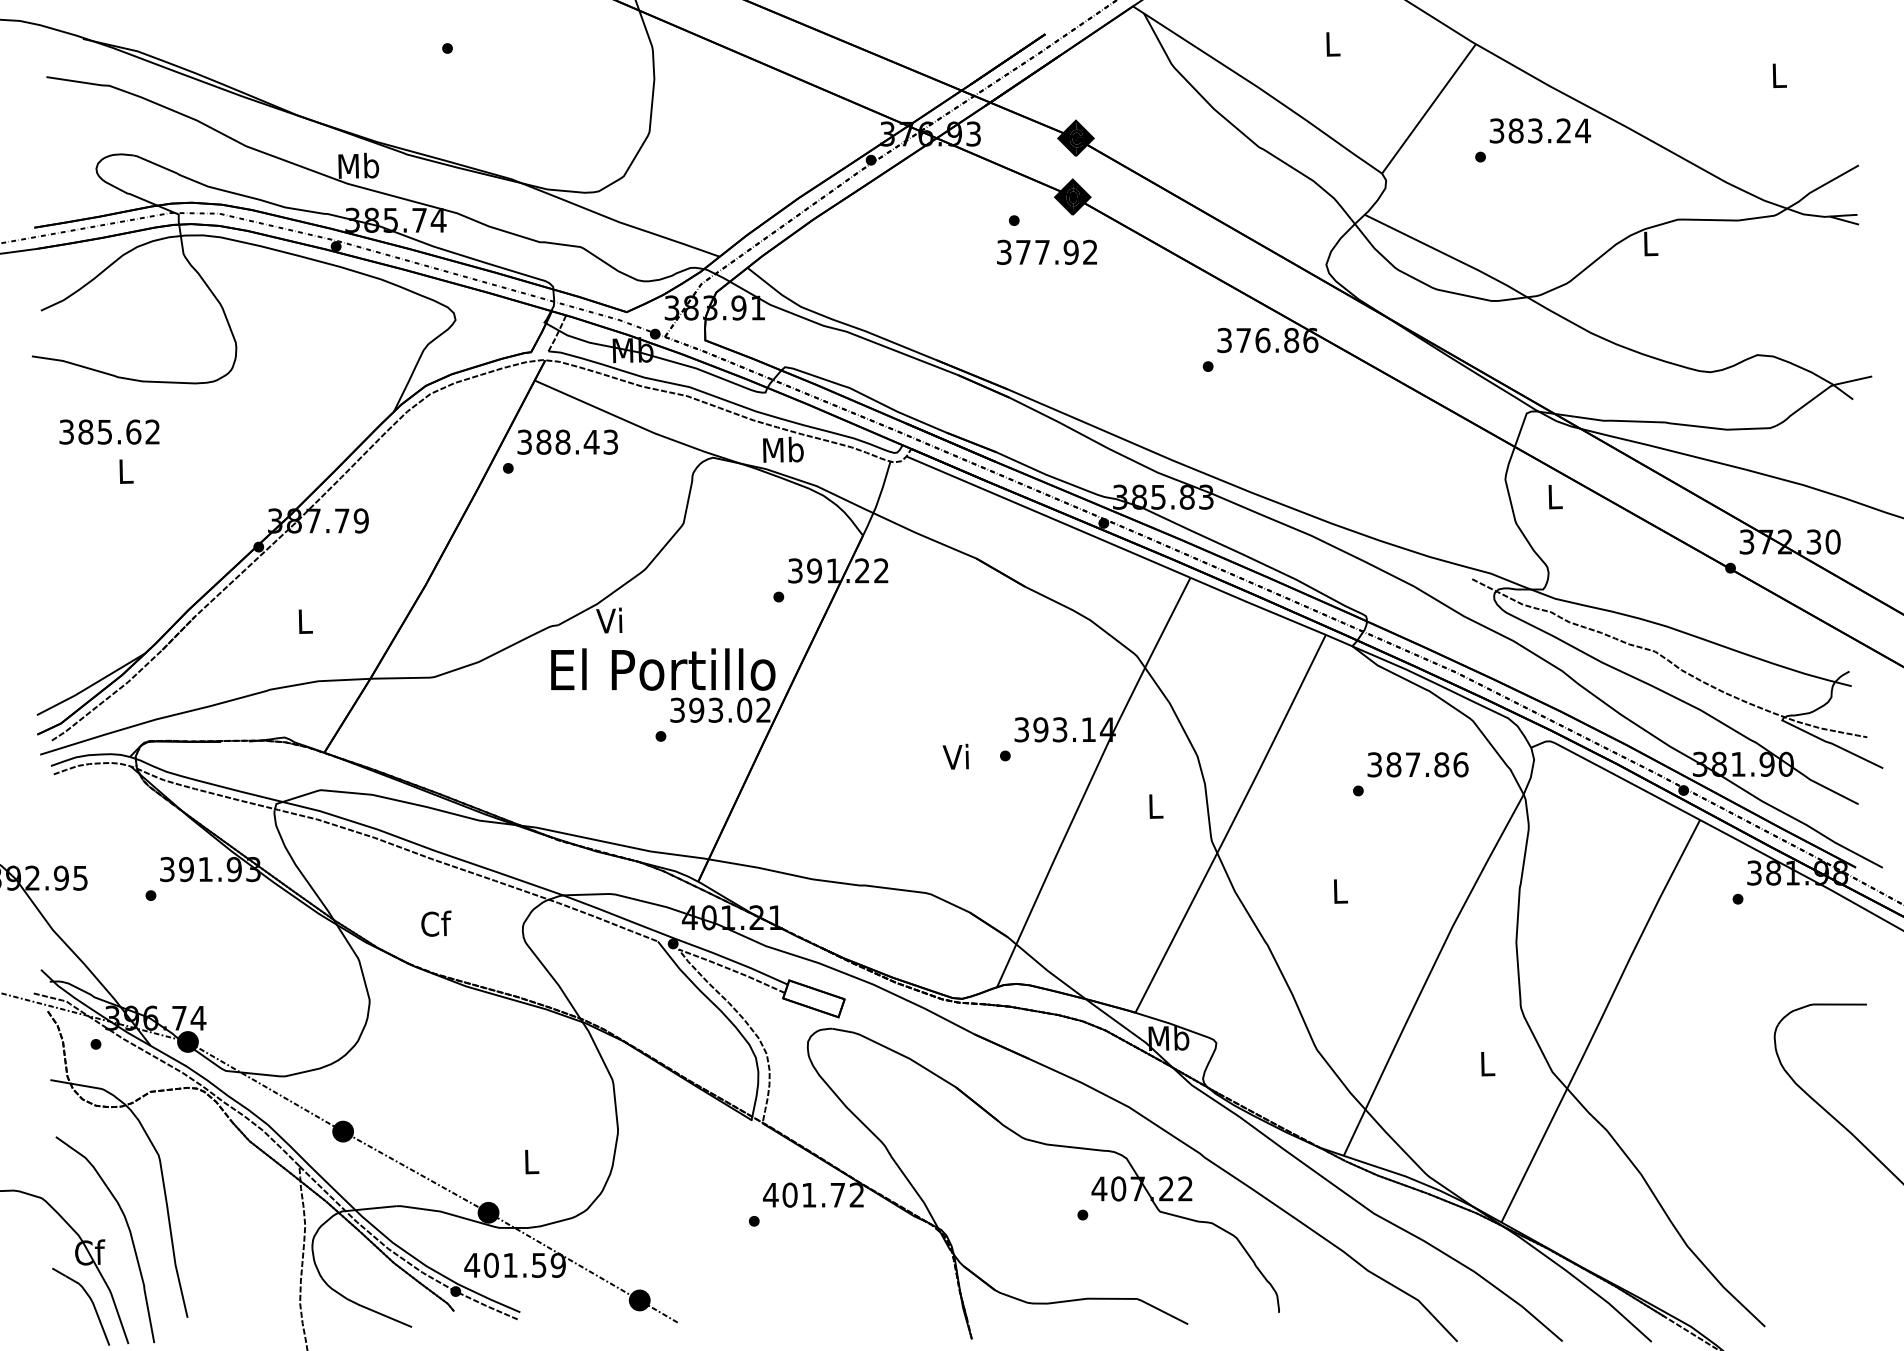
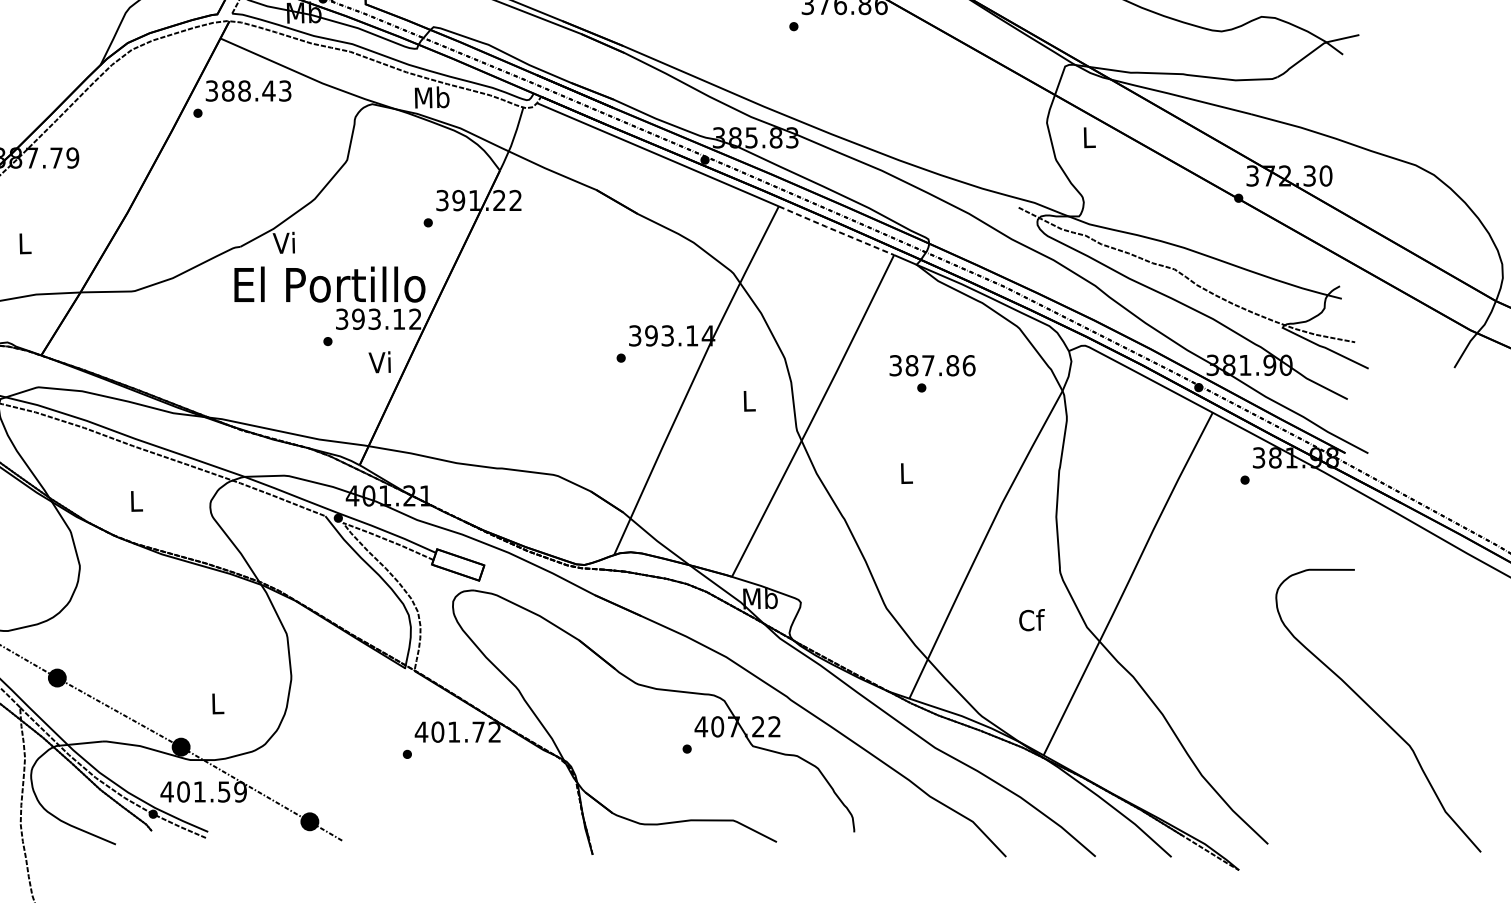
line: (1258, 606) -> (836, 230), solid -> dashed
text: (744, 709) -> (399, 318), 393.02 -> 393.12
text: (955, 756) -> (379, 362), moved
text: (1417, 764) -> (932, 365), moved
text: (436, 923) -> (136, 500), Cf -> L
text: (1487, 1063) -> (1031, 620), L -> Cf

